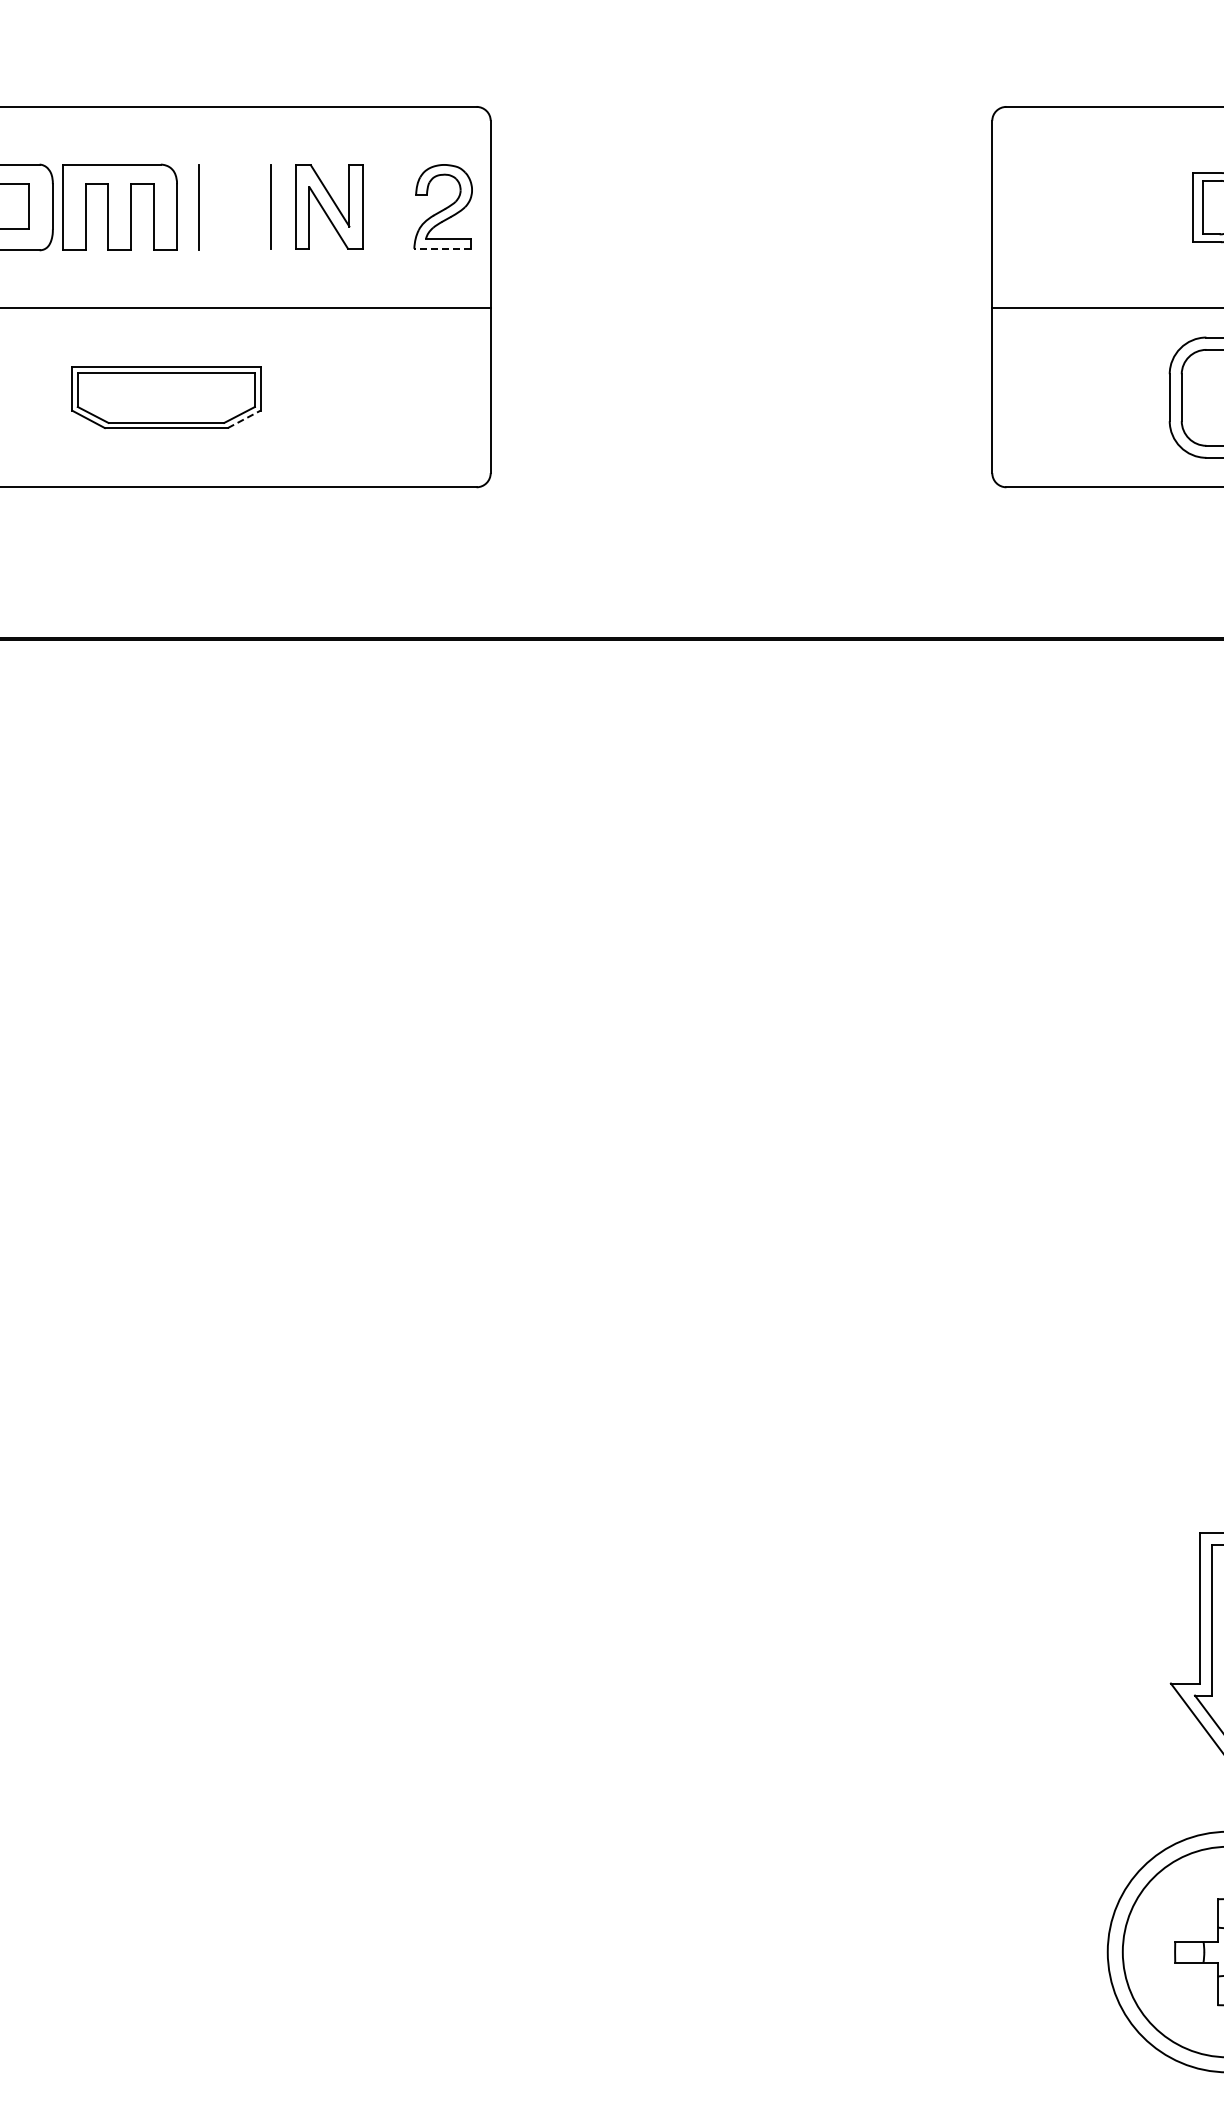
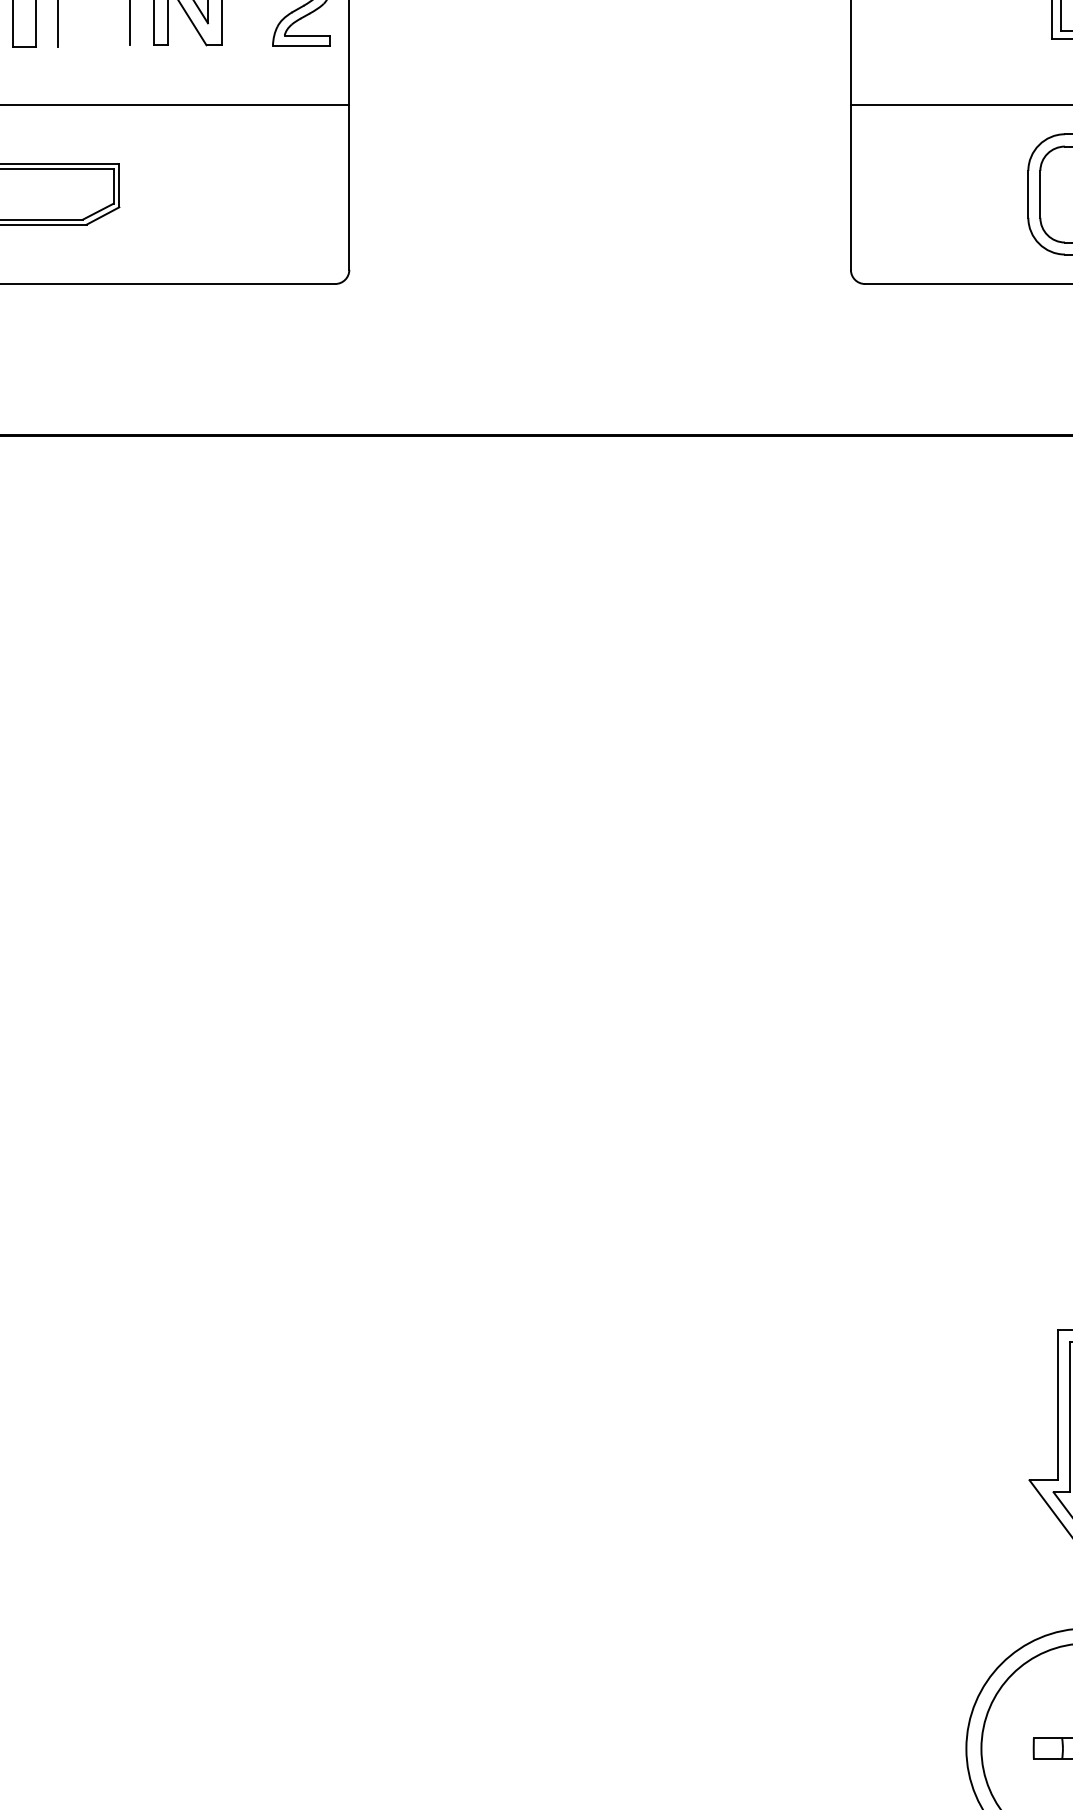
line: (442, 248) -> (301, 45), dashed -> solid
line: (244, 419) -> (103, 216), dashed -> solid

